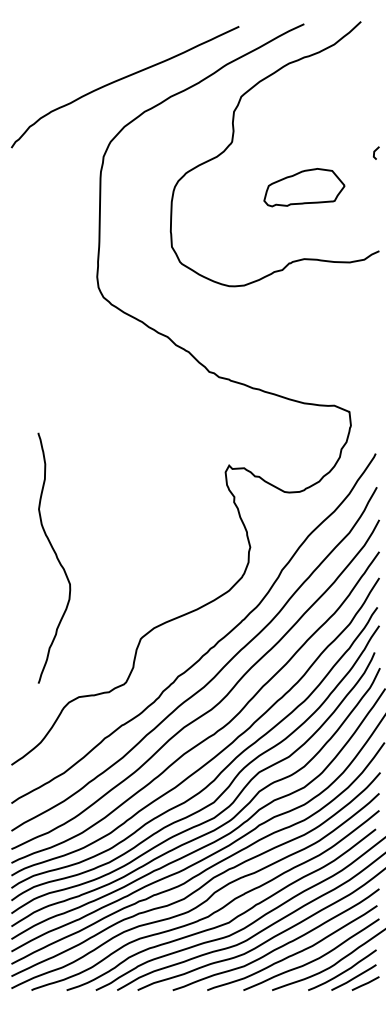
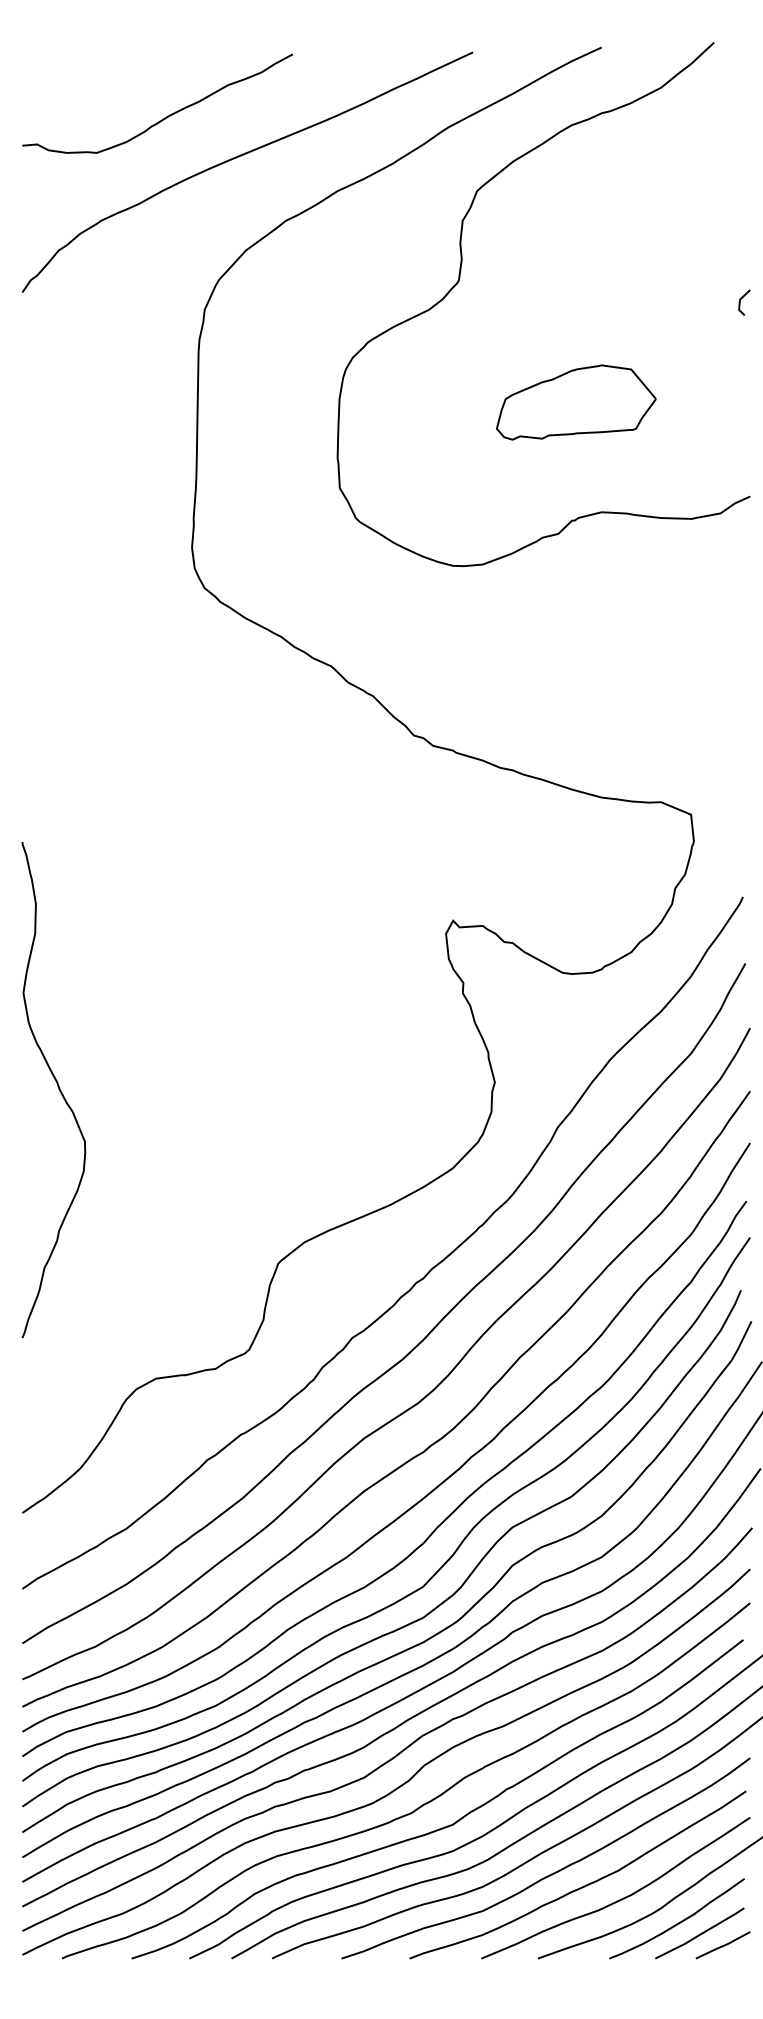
curve: (82, 59) -> (162, 117), added
part: (304, 187) -> (576, 402), moved
curve: (55, 556) -> (56, 1086), moved

